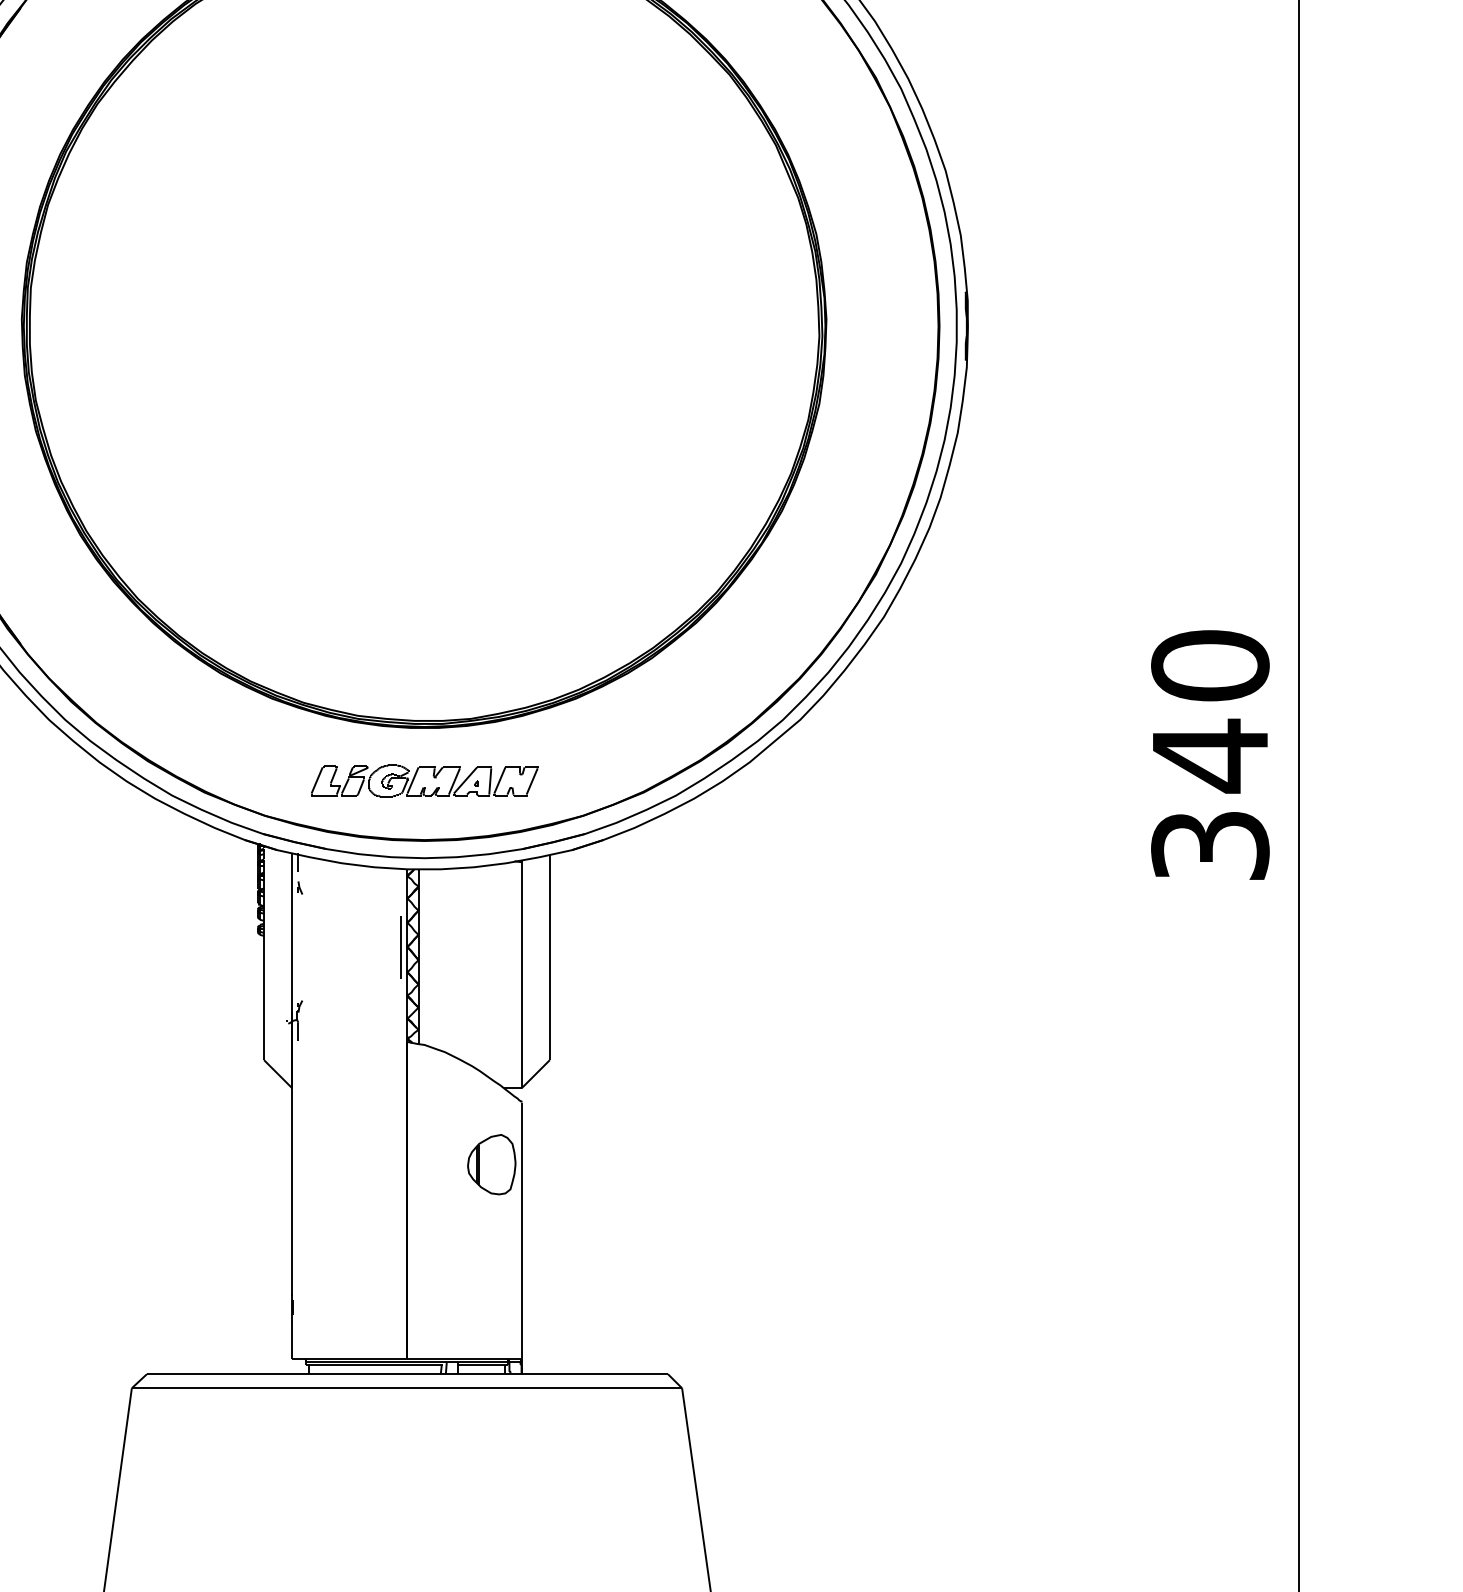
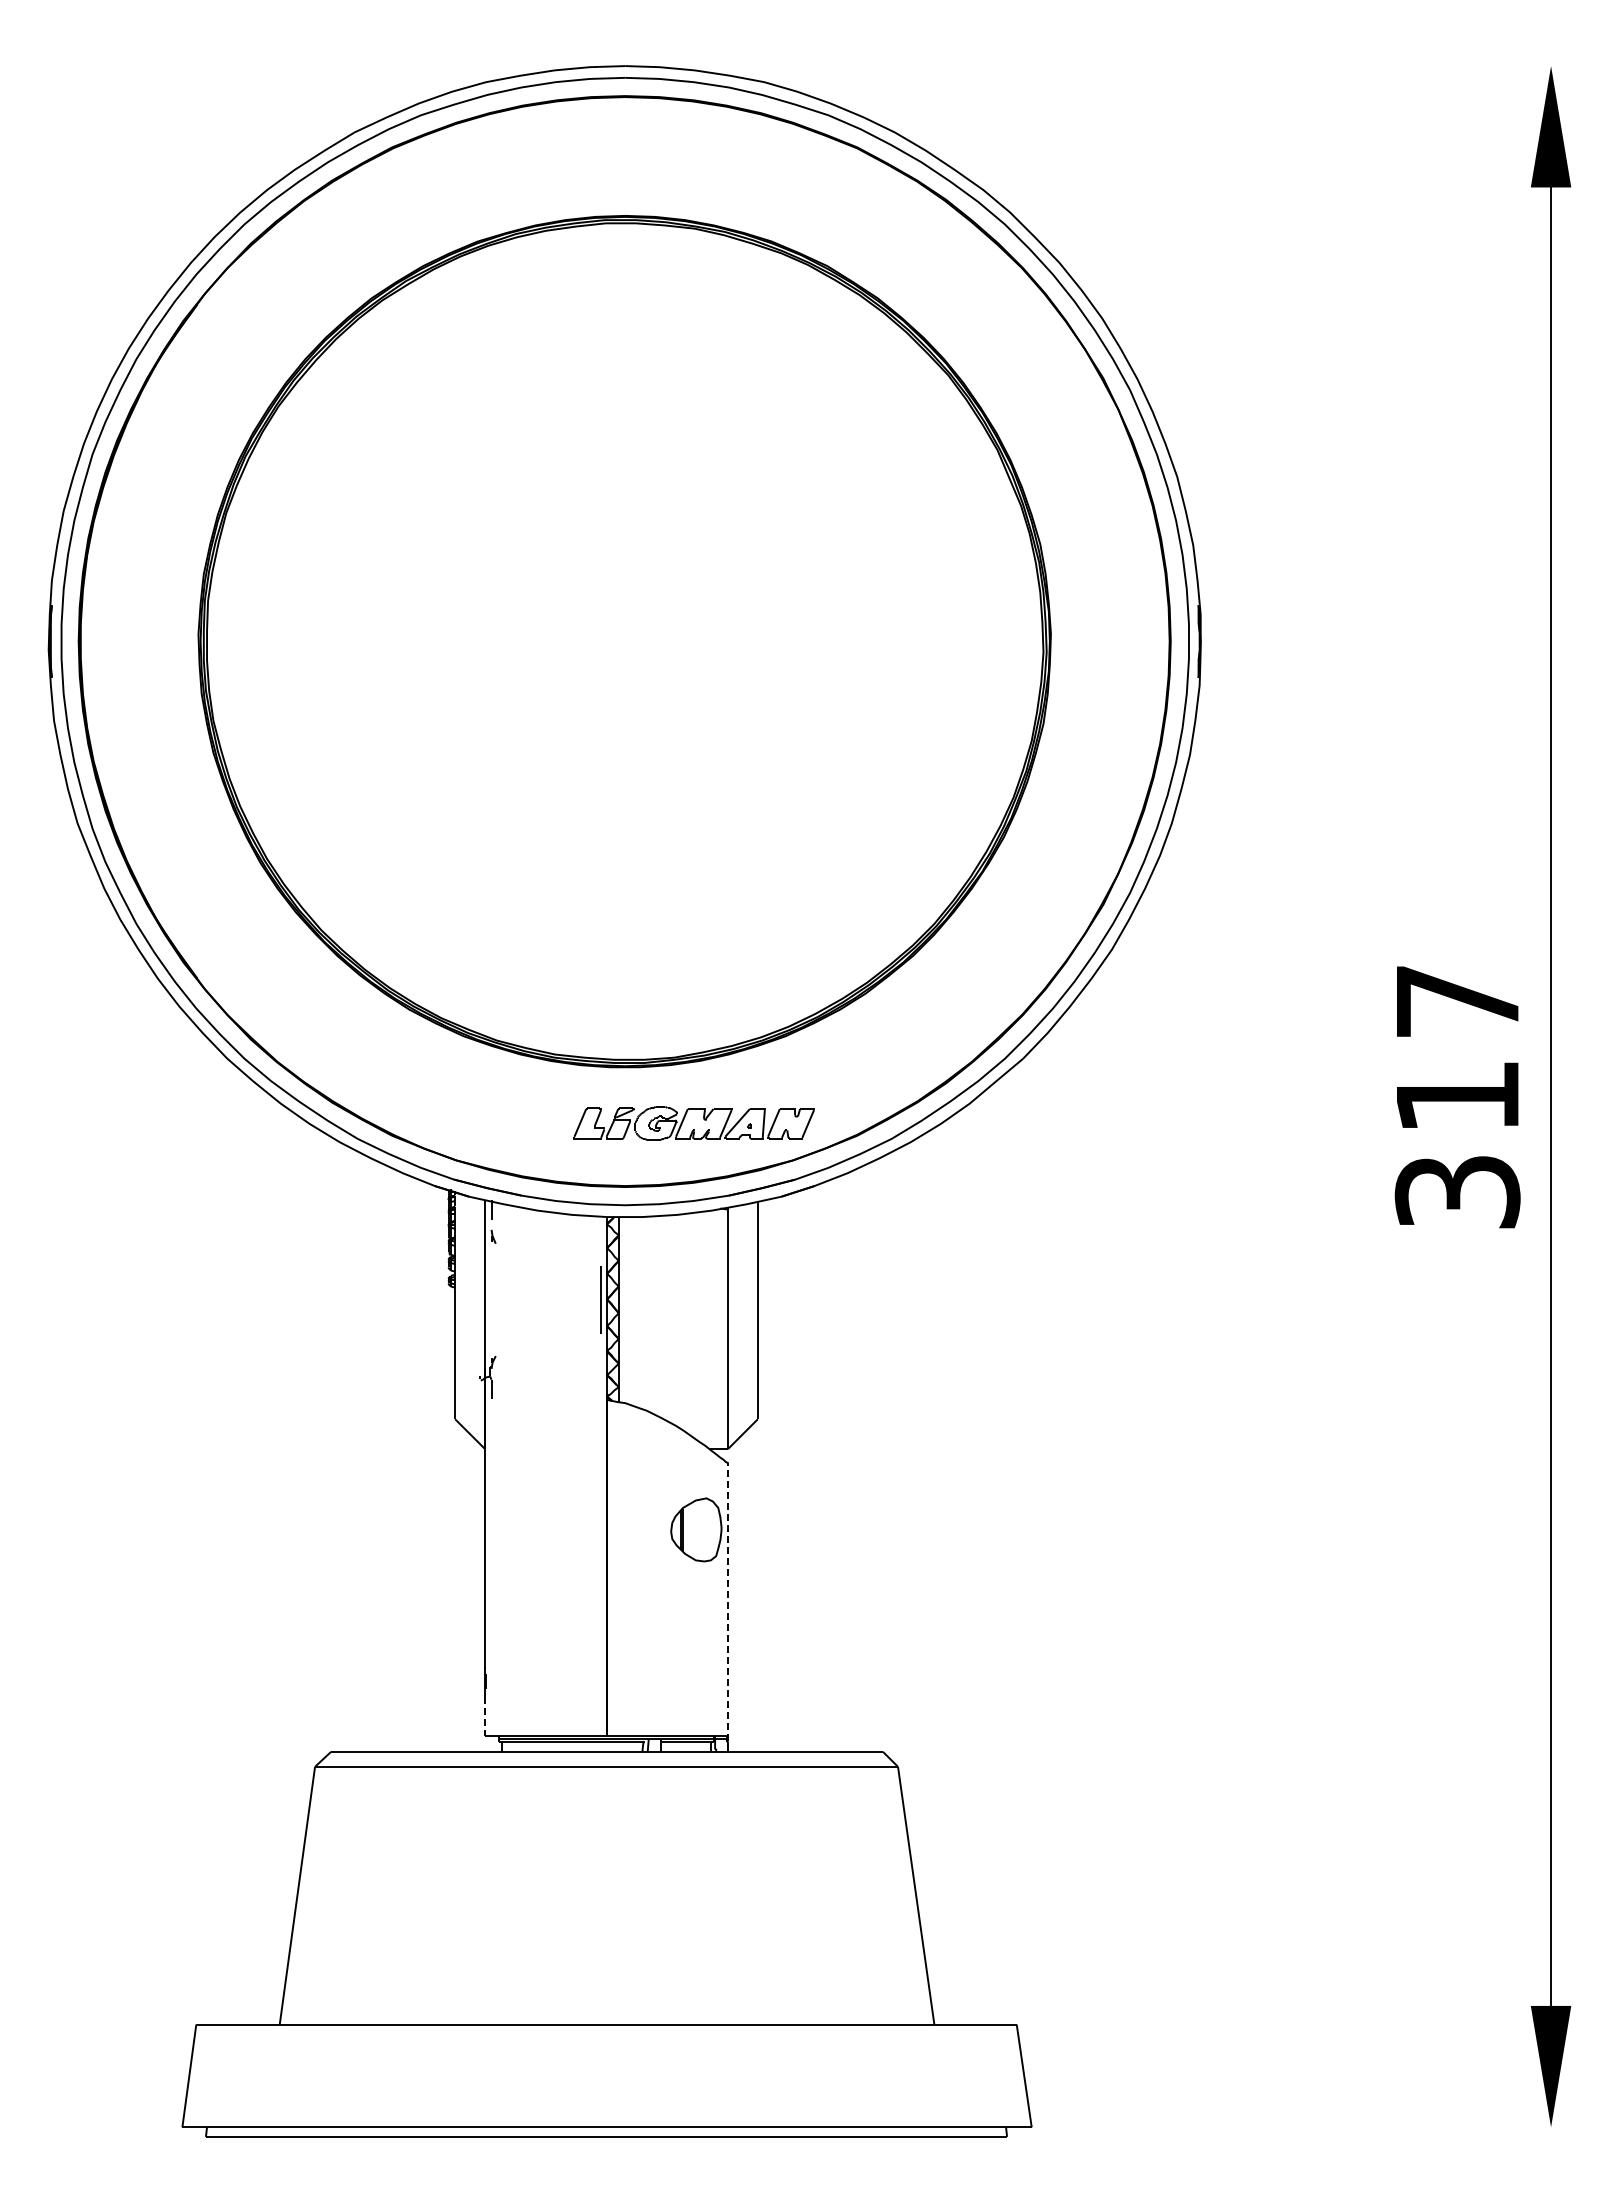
text: (1210, 711) -> (1457, 1049), 340 -> 317
part: (423, 781) -> (693, 1123), moved
line: (521, 1238) -> (727, 1608), solid -> dashed
line: (292, 1341) -> (485, 1717), solid -> dashed

